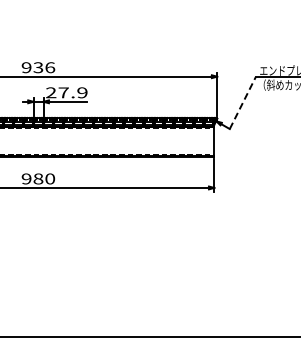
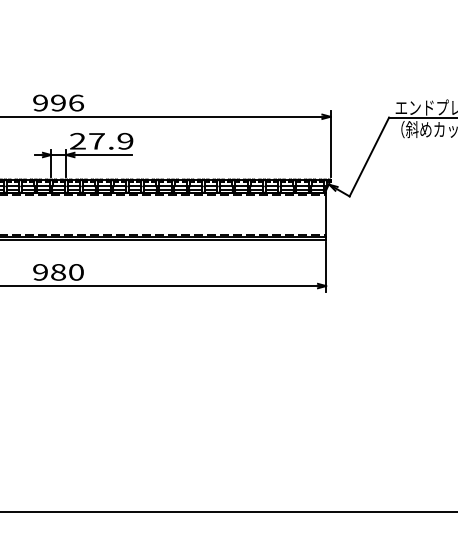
text: (38, 67) -> (58, 102), 936 -> 996
line: (242, 103) -> (368, 157), dashed -> solid

